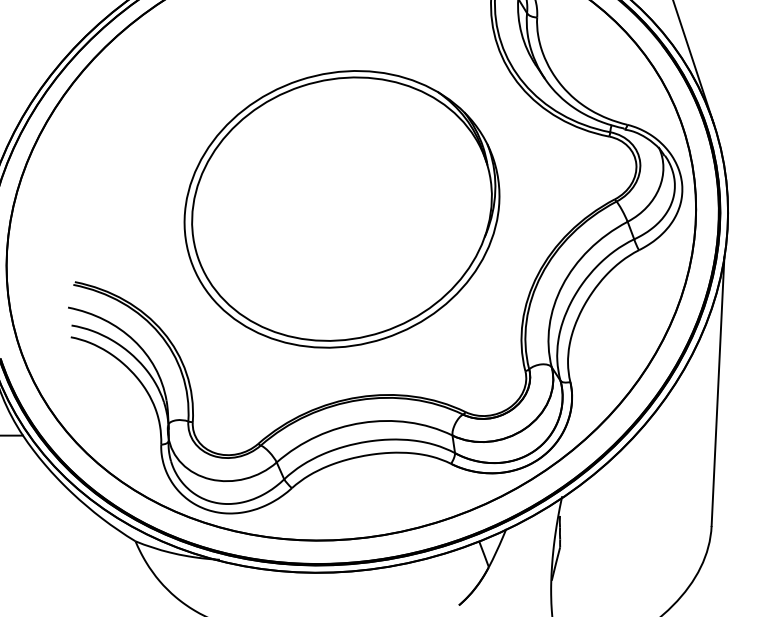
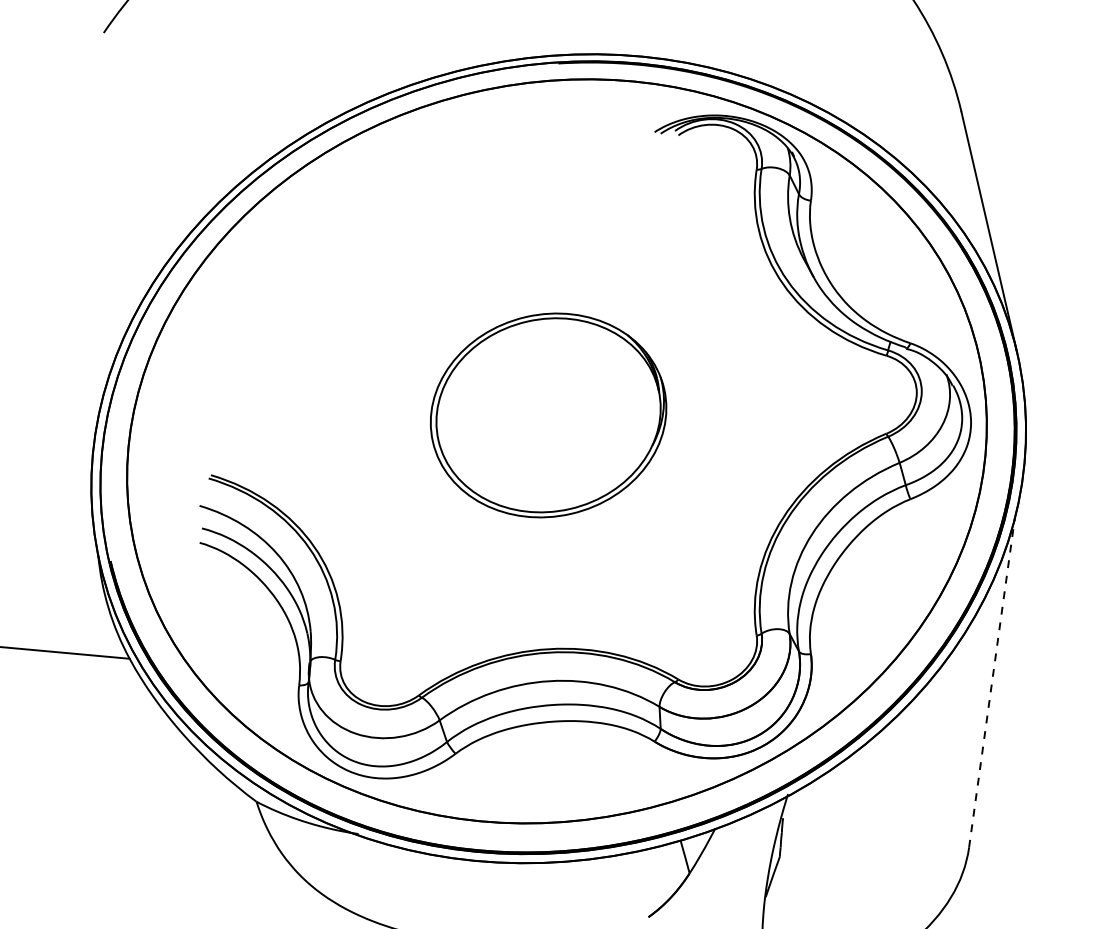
part: (341, 209) -> (548, 415), size x0.6
line: (718, 391) -> (992, 682), solid -> dashed

